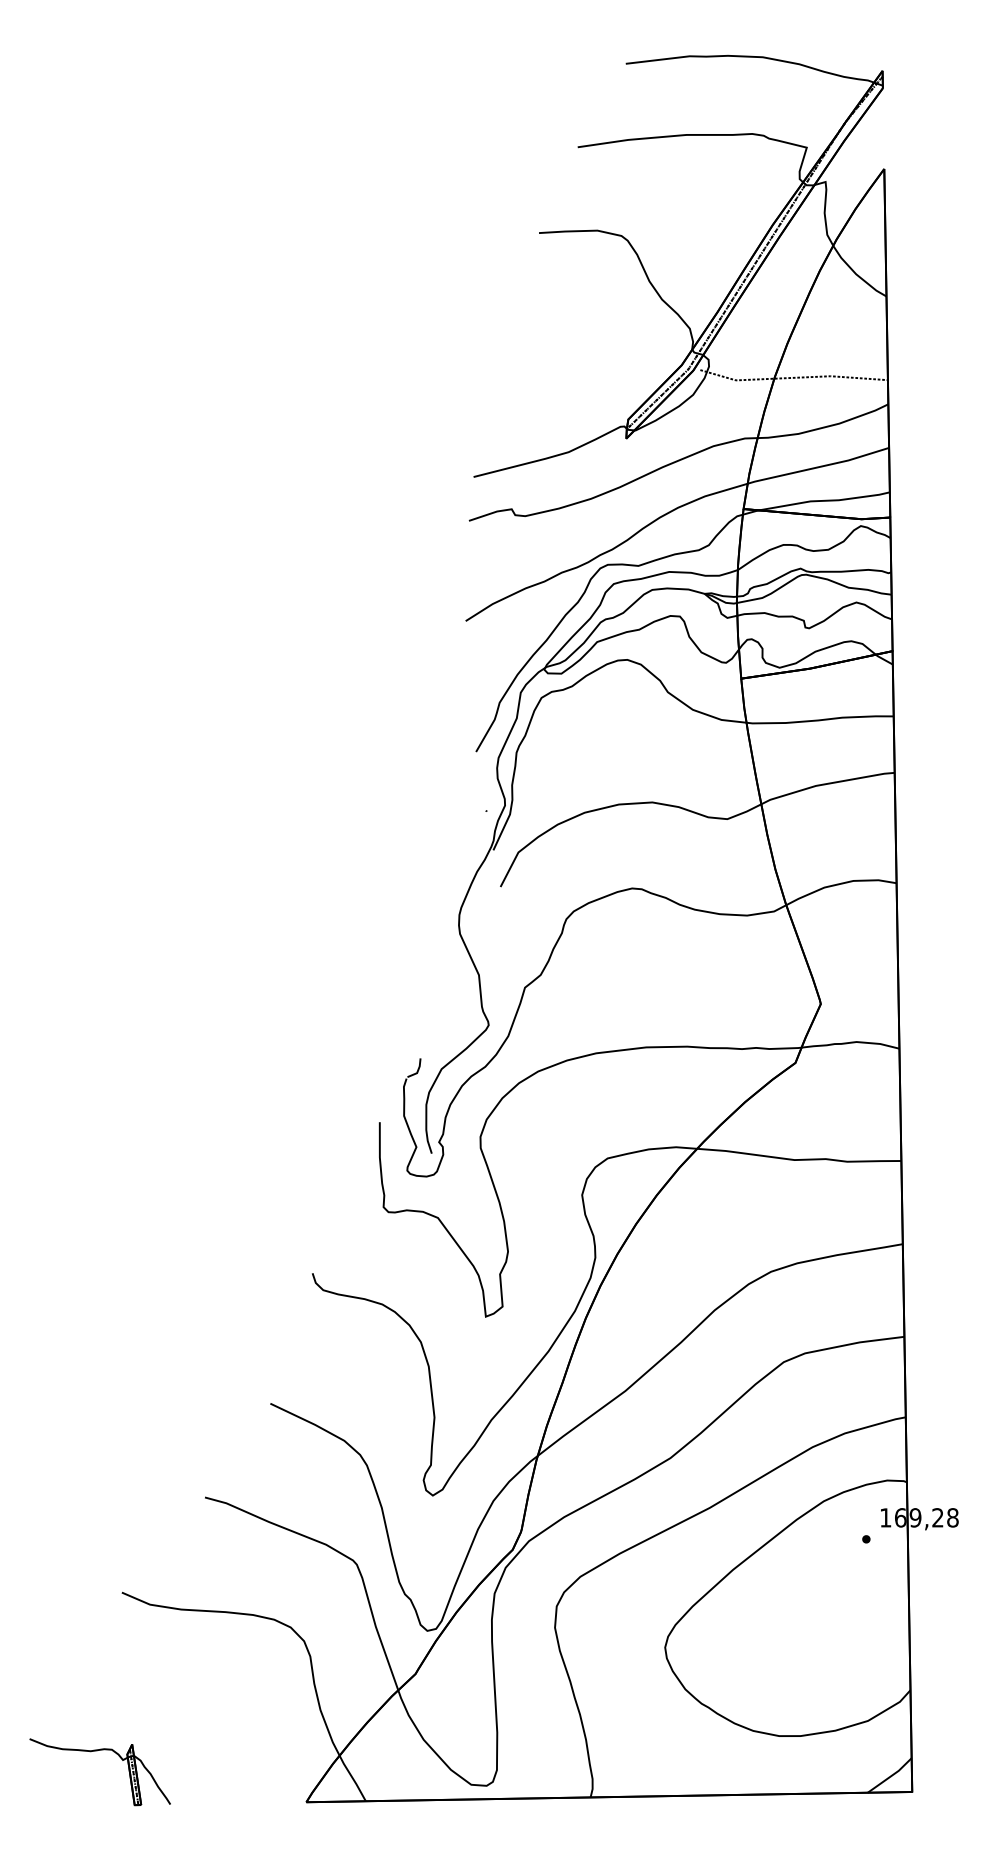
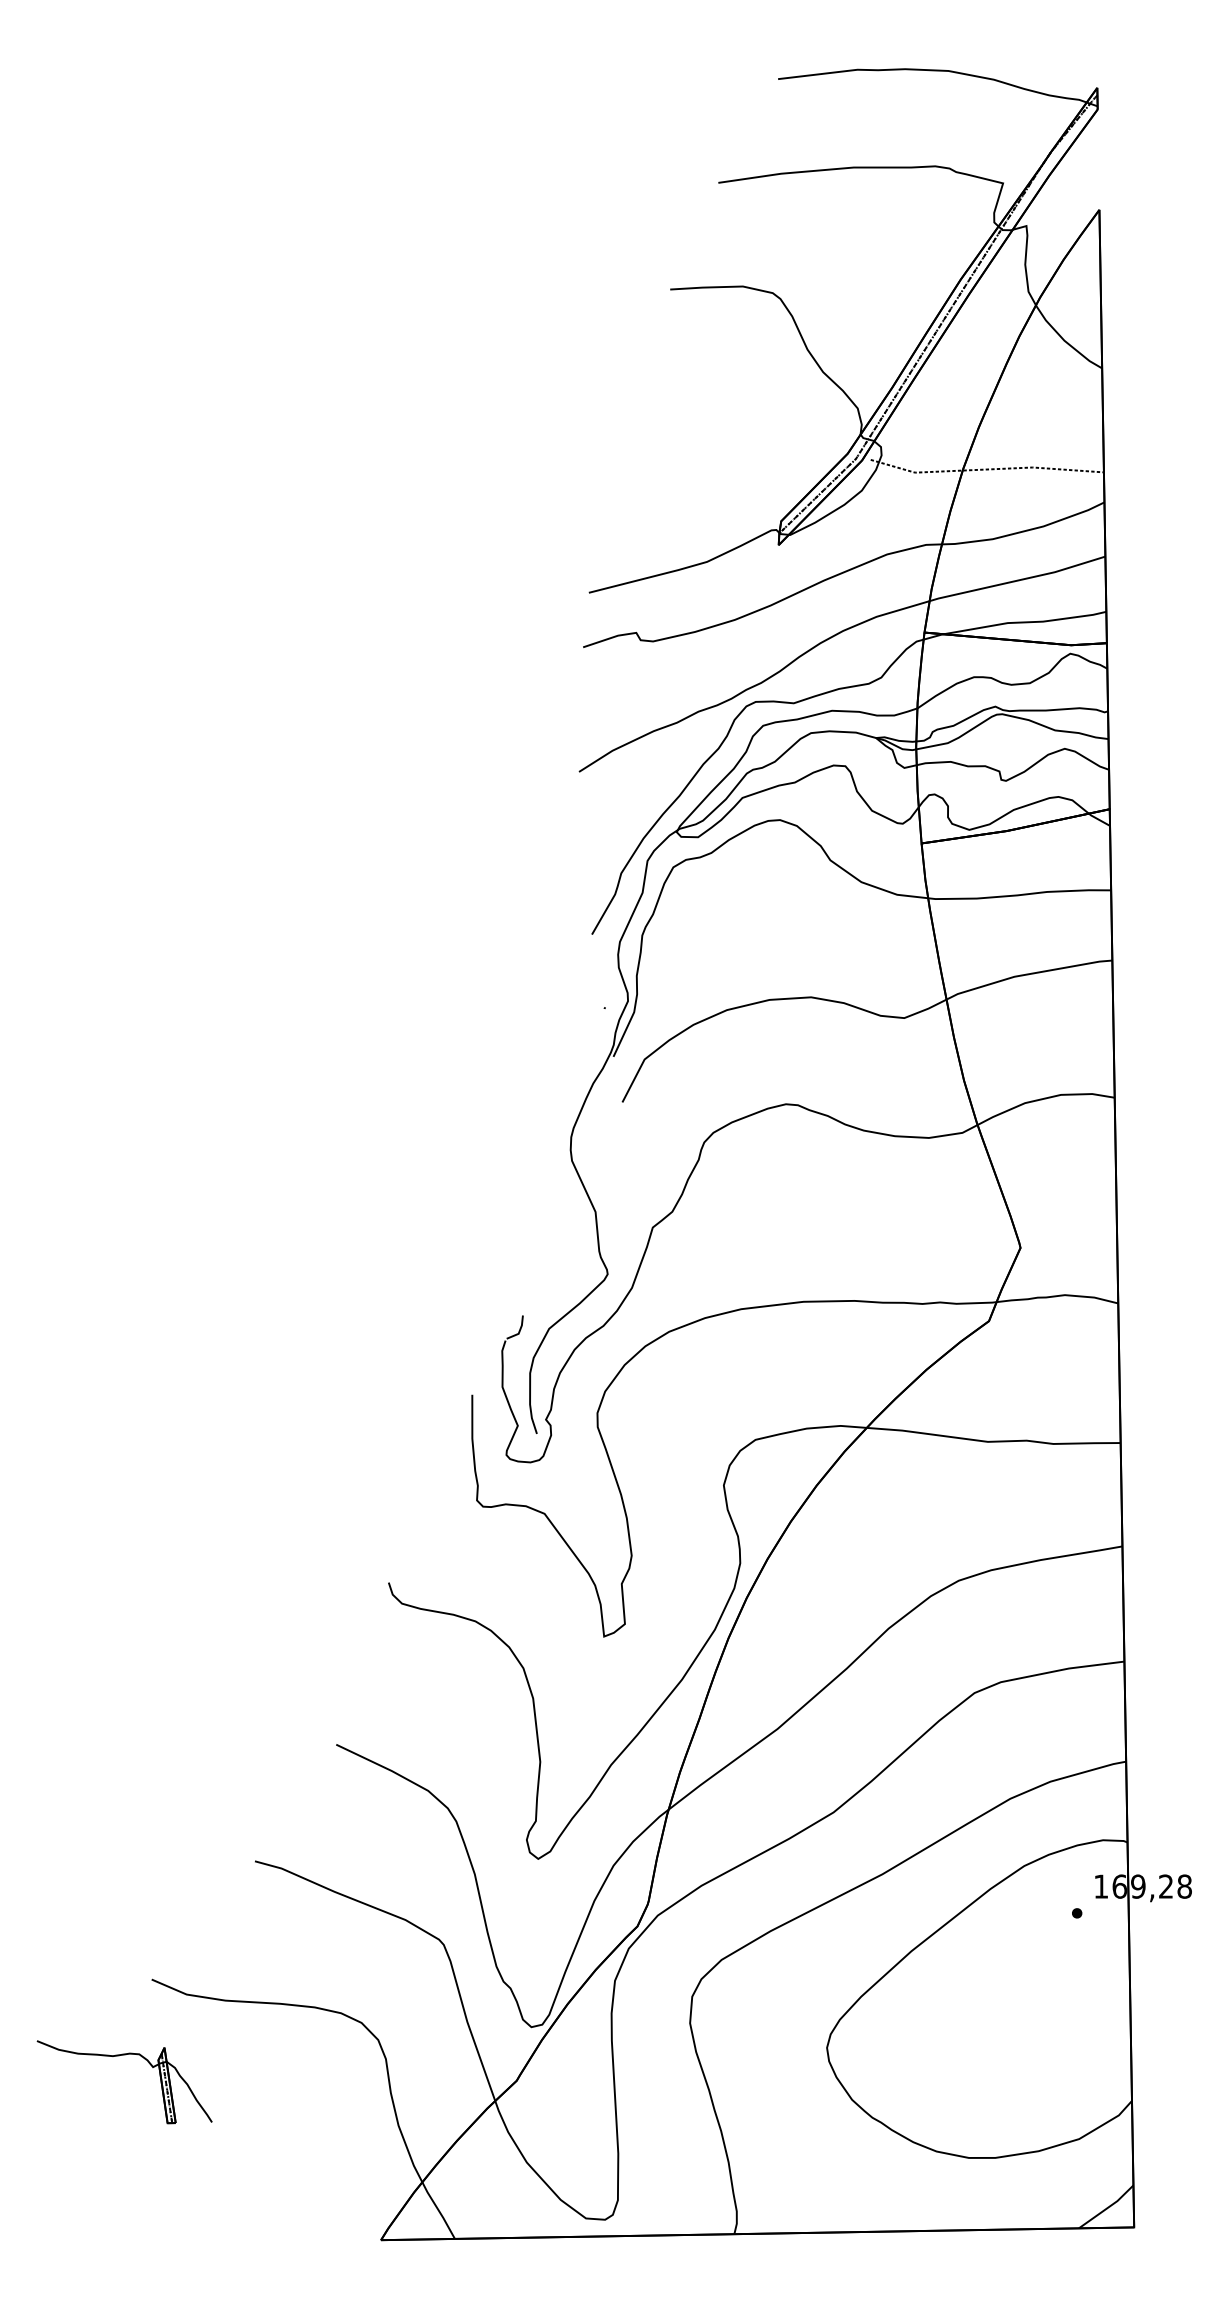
part: (97, 1751) -> (121, 2056), moved

